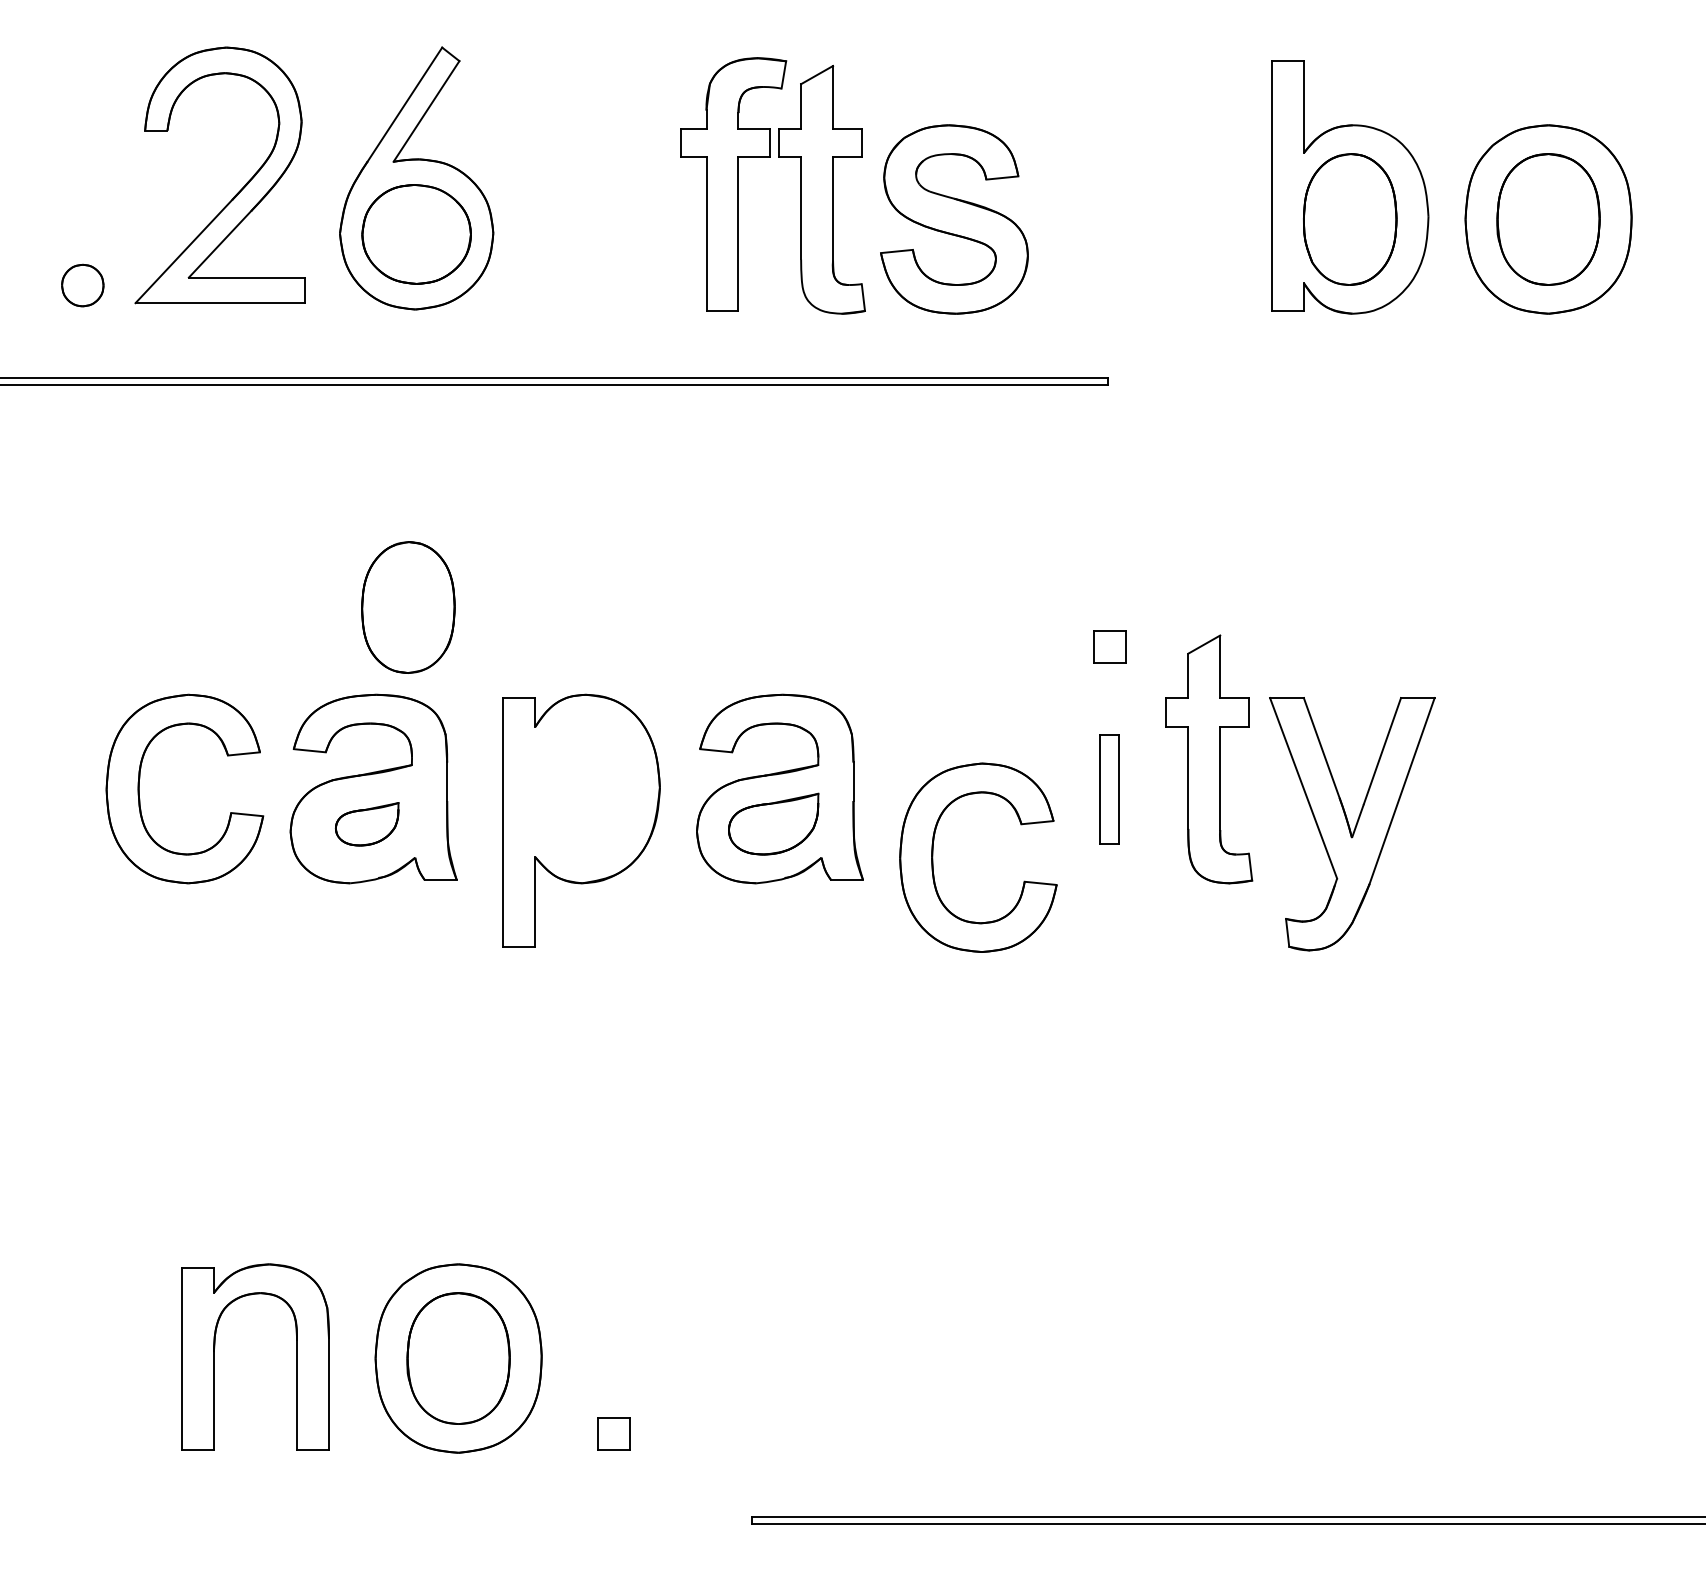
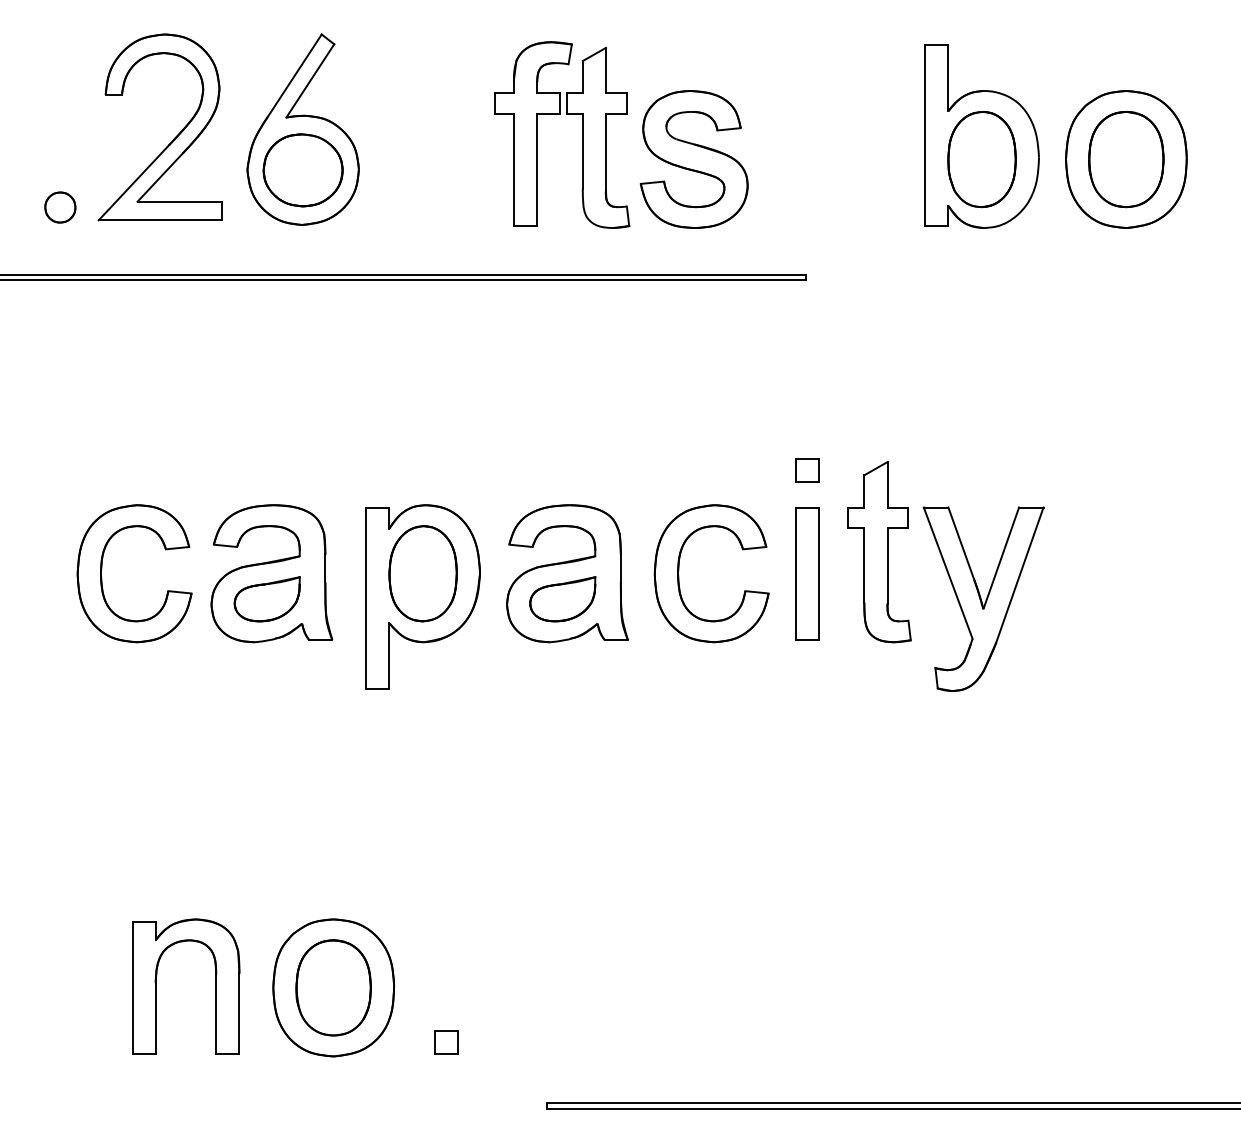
part: (407, 607) -> (422, 573), moved
part: (1110, 788) -> (807, 573), size x1.67
part: (366, 824) -> (266, 599), size x1.43
part: (934, 854) -> (679, 571), moved

